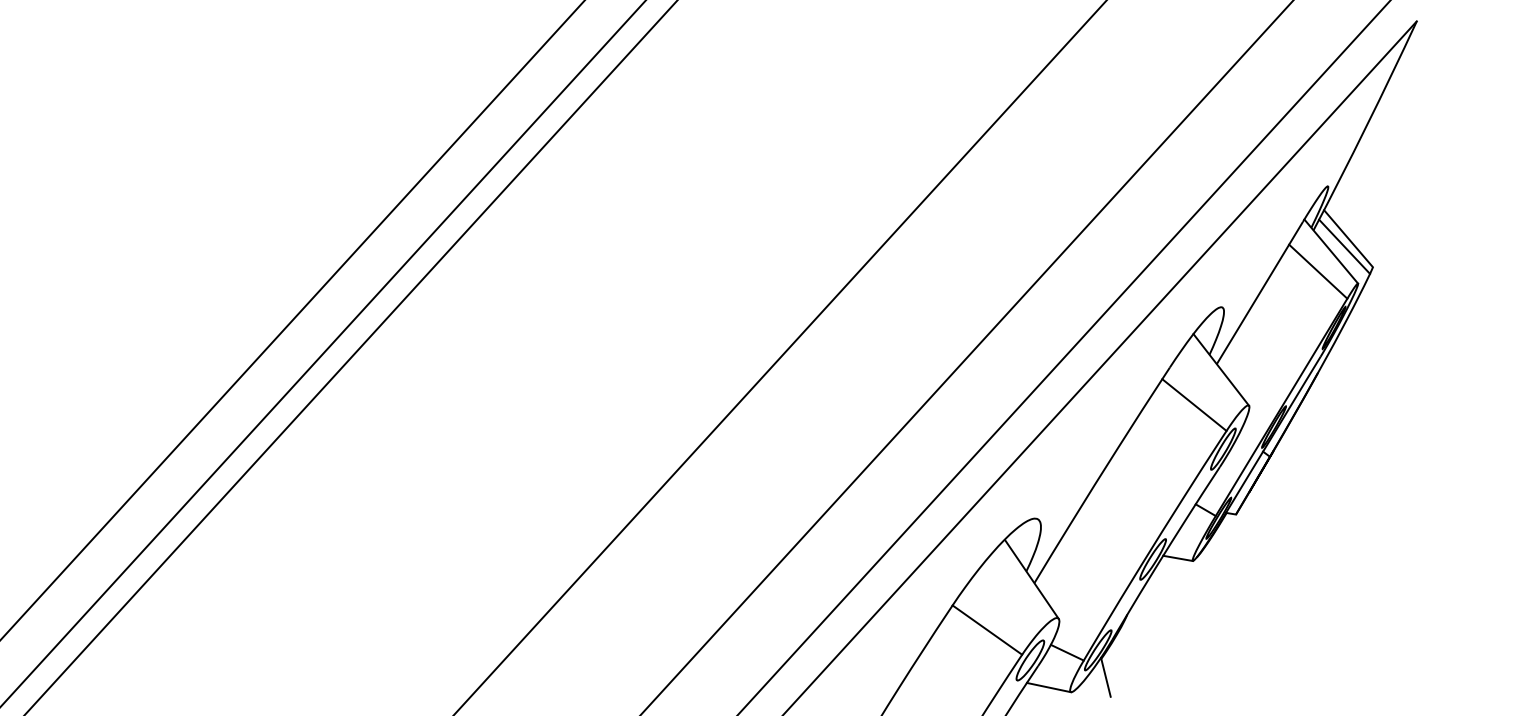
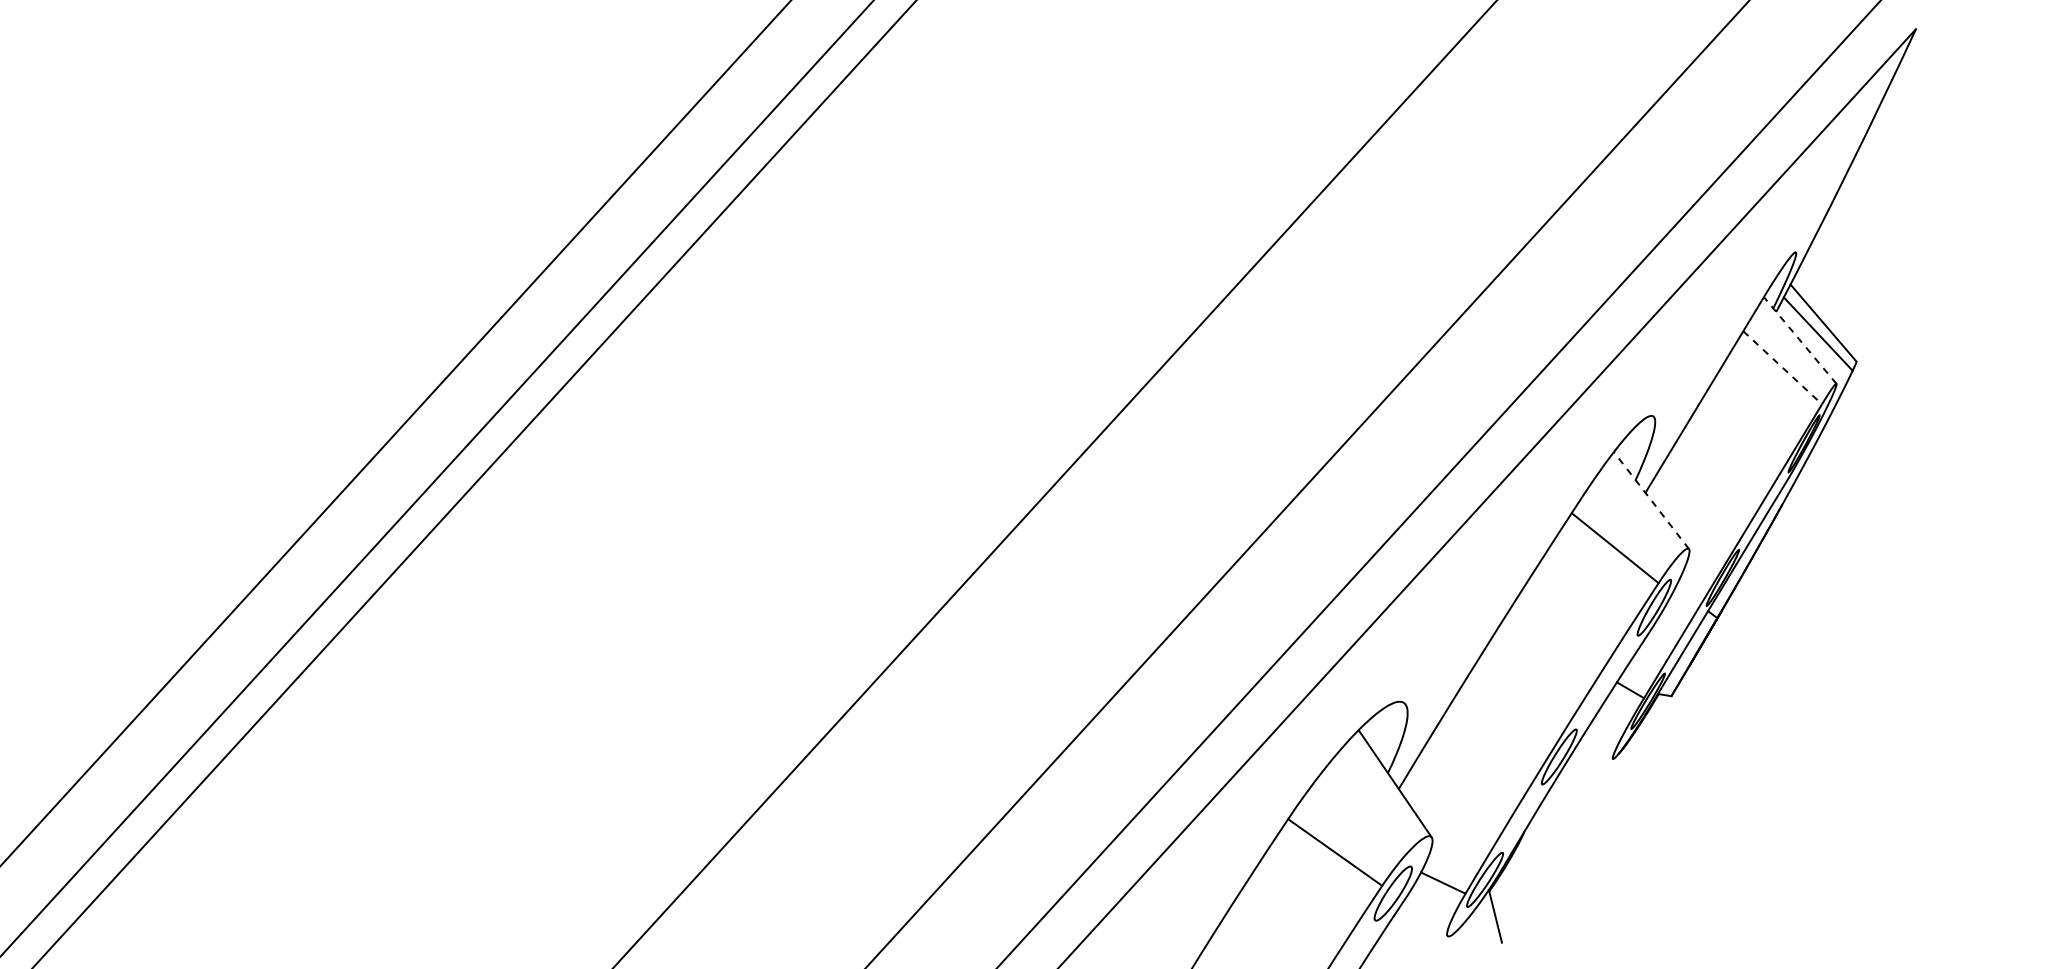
line: (1331, 251) -> (1800, 340), solid -> dashed
line: (1318, 271) -> (1782, 367), solid -> dashed
line: (1221, 369) -> (1651, 500), solid -> dashed
line: (1177, 558) -> (1592, 755), removed
line: (1048, 687) -> (1418, 929), removed

